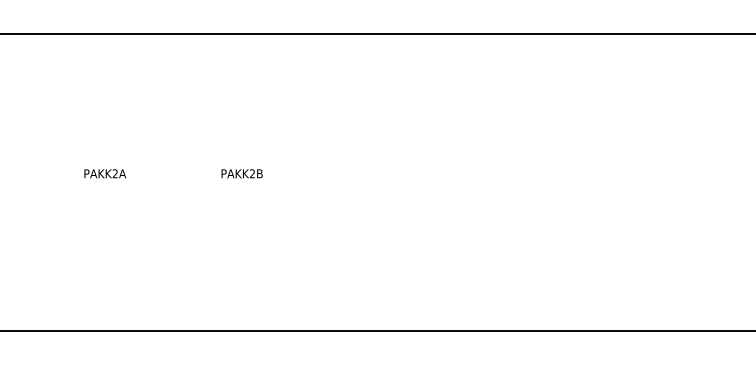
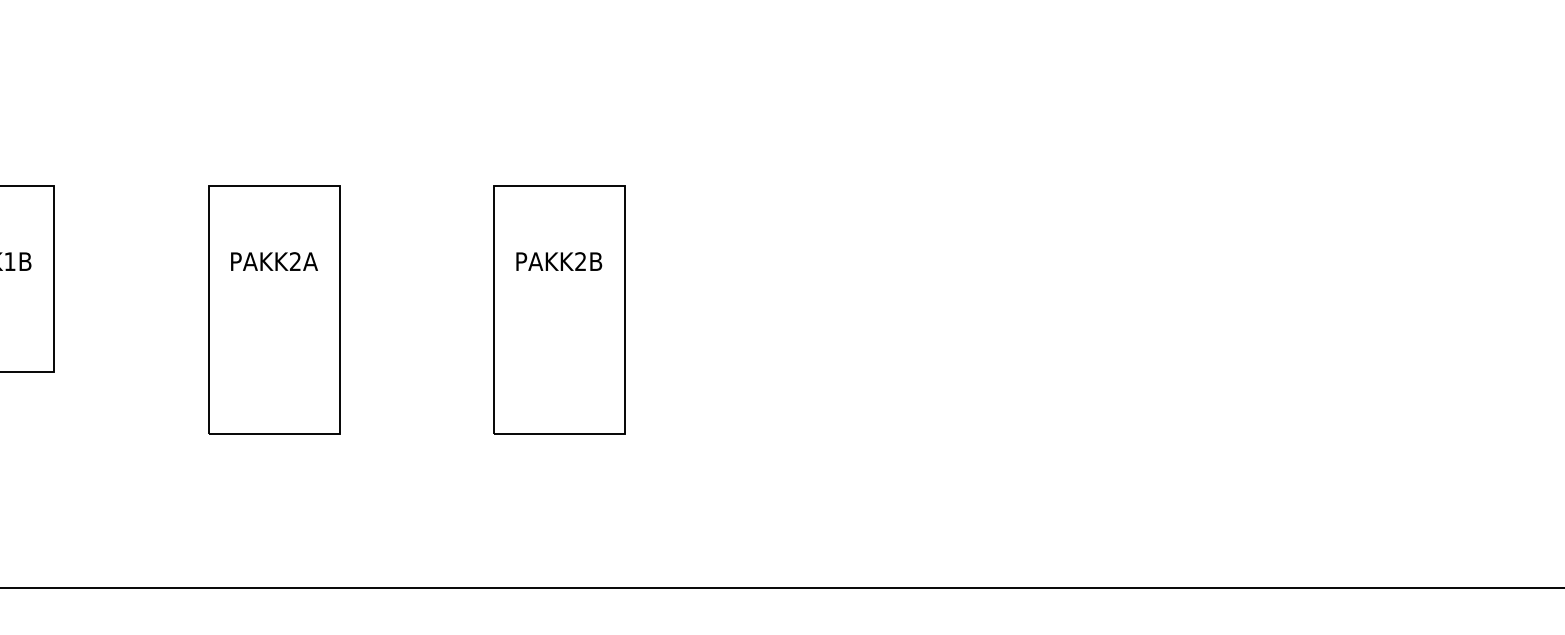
part: (105, 196) -> (274, 308), added
part: (242, 196) -> (559, 308), added

